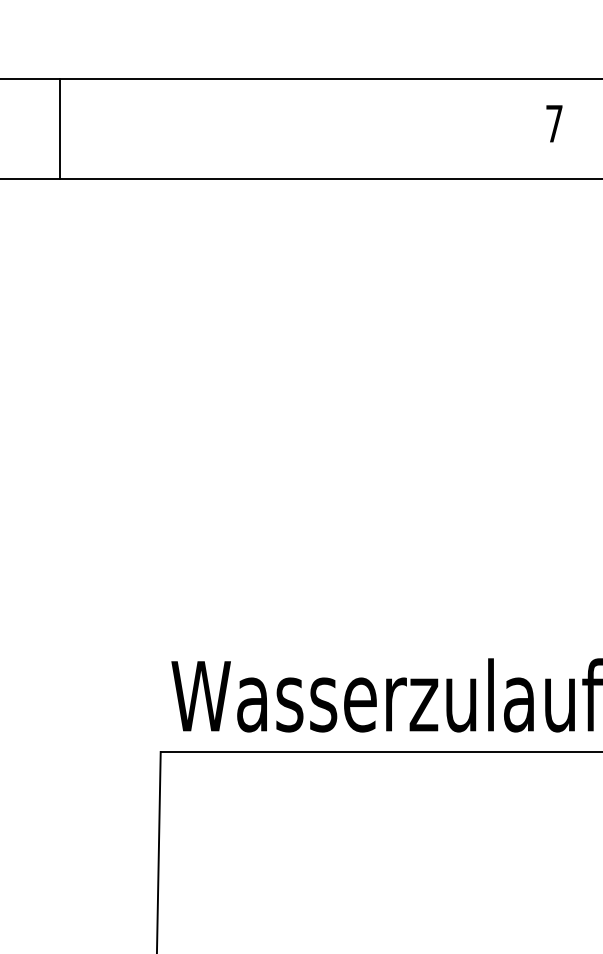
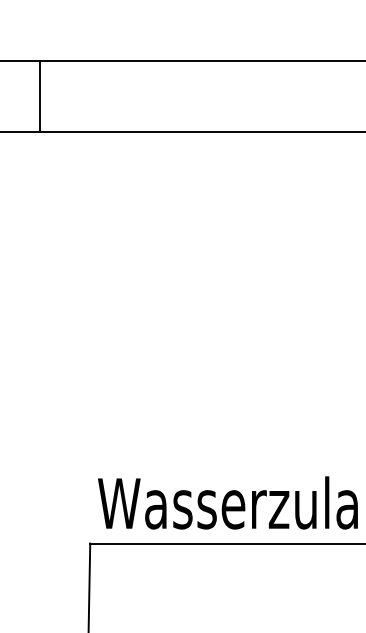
line: (60, 128) -> (40, 96), moved

